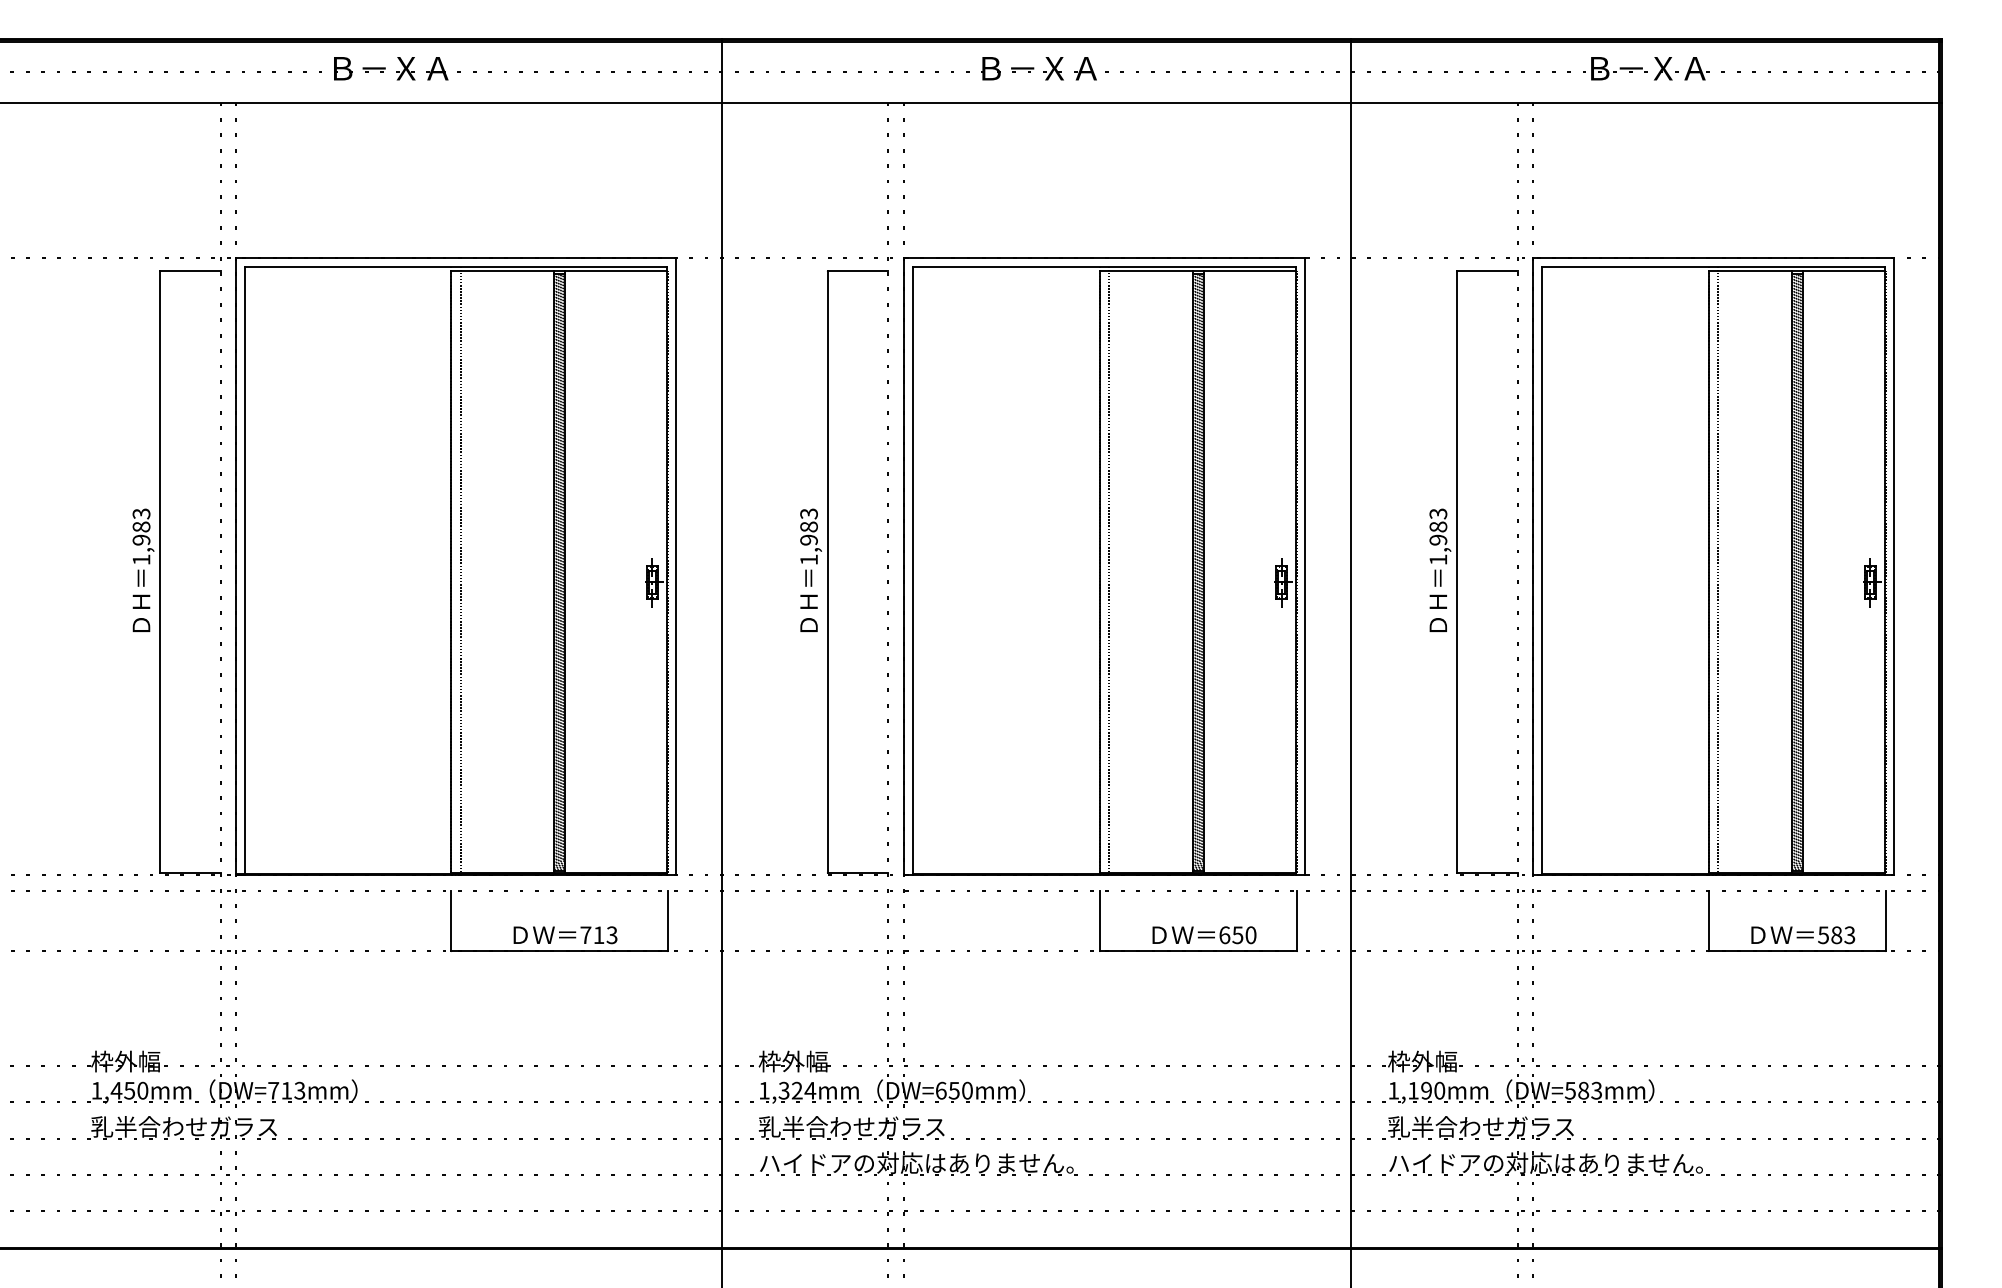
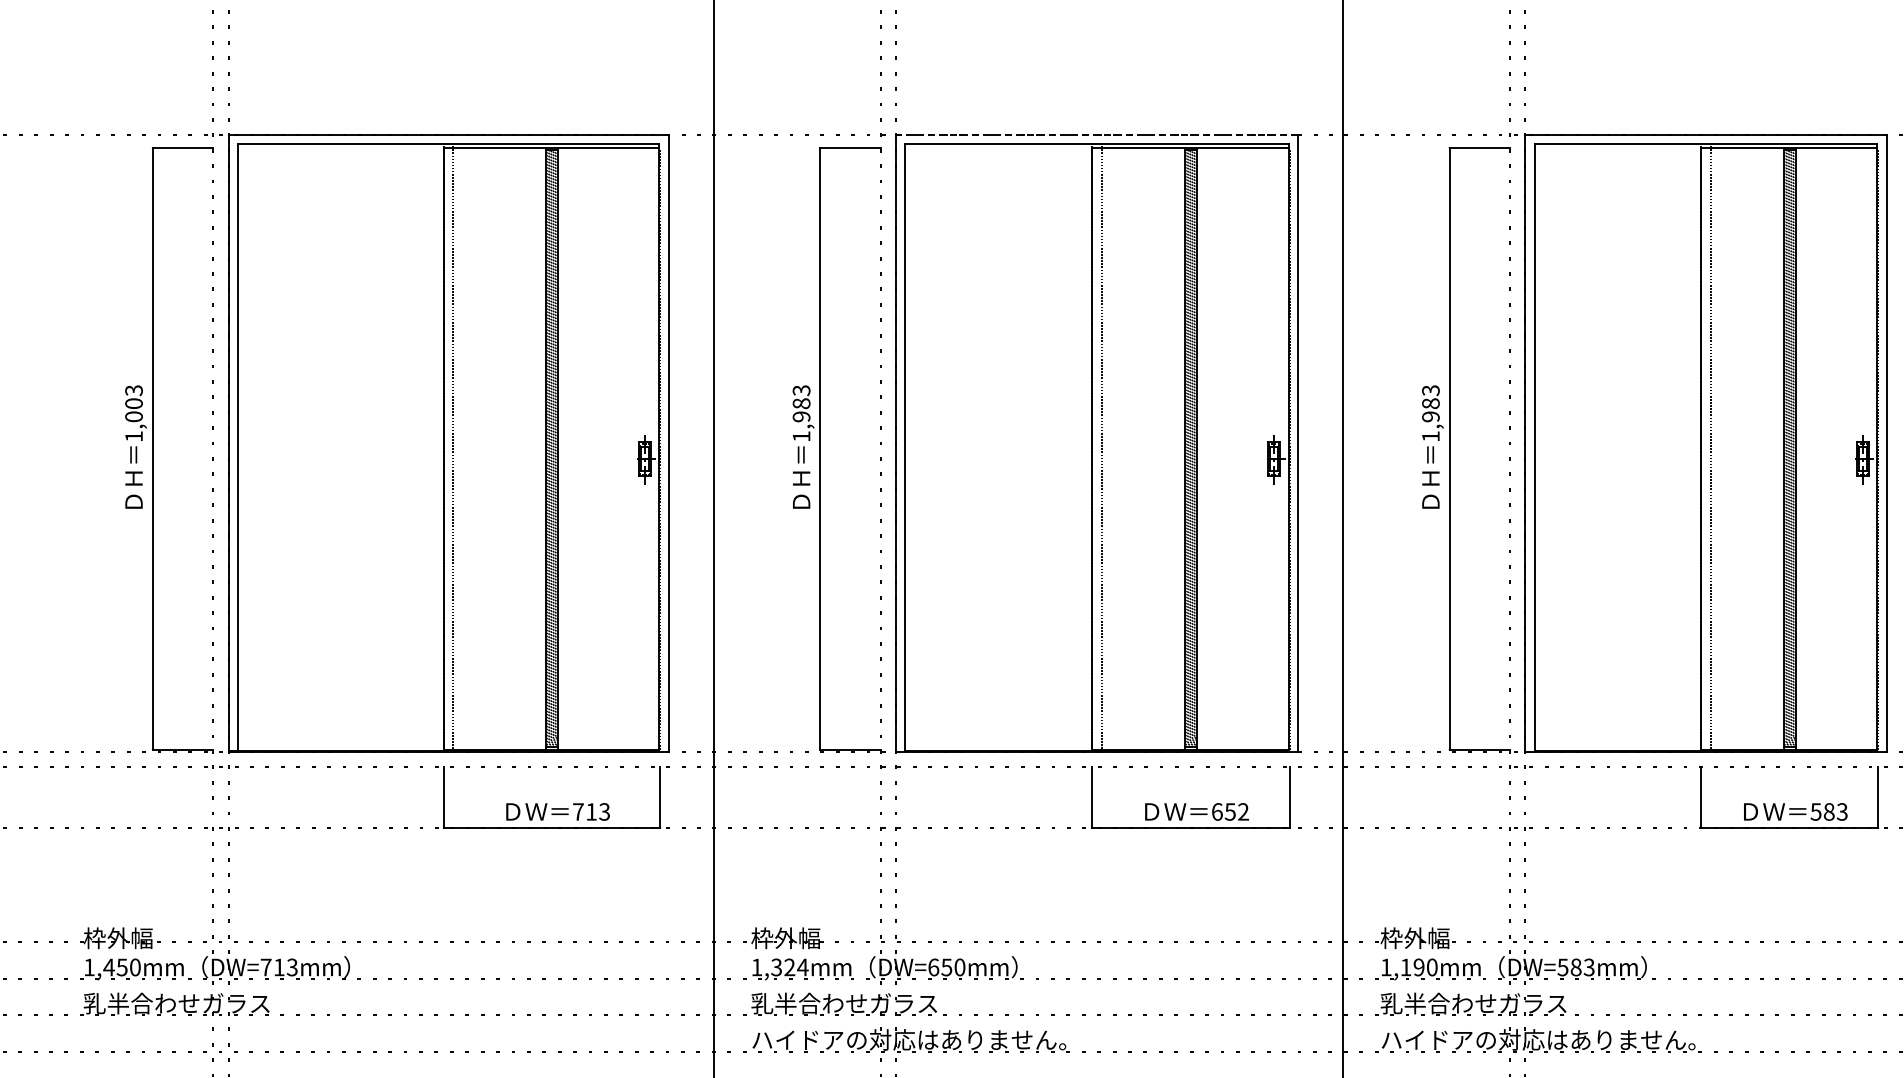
line: (1104, 257) -> (1097, 134), solid -> dashed
text: (141, 533) -> (134, 410), 1,983 -> 1,003
text: (1250, 935) -> (1243, 812), 650 -> 652

